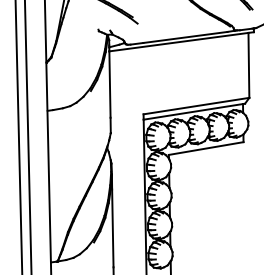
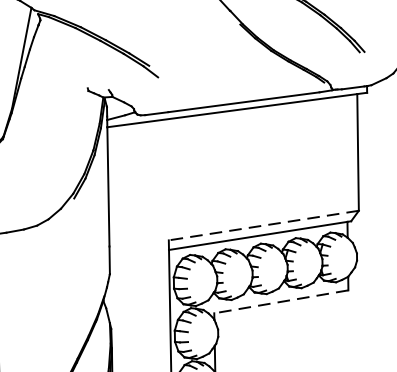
line: (196, 106) -> (263, 226), solid -> dashed
line: (206, 148) -> (281, 301), solid -> dashed

